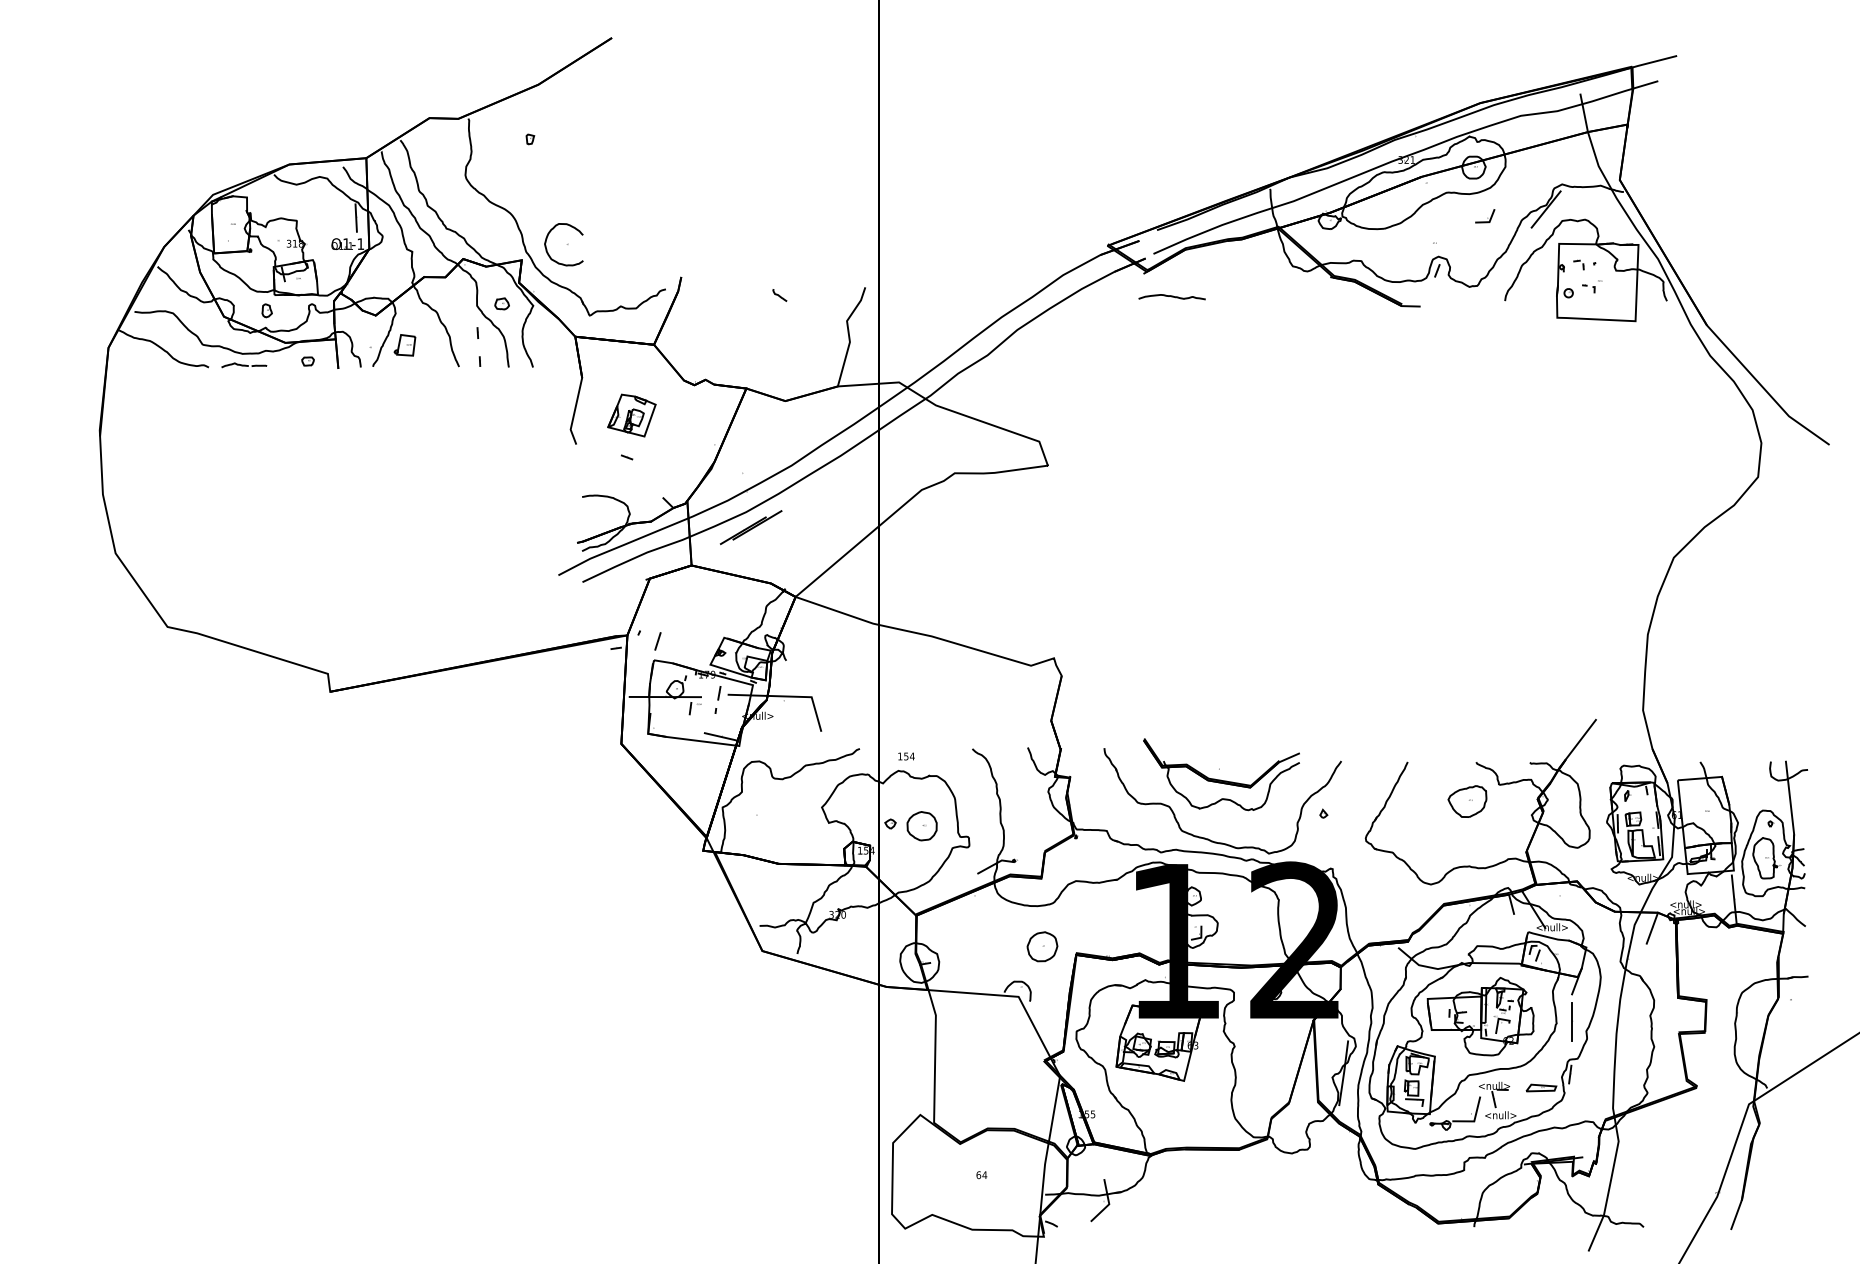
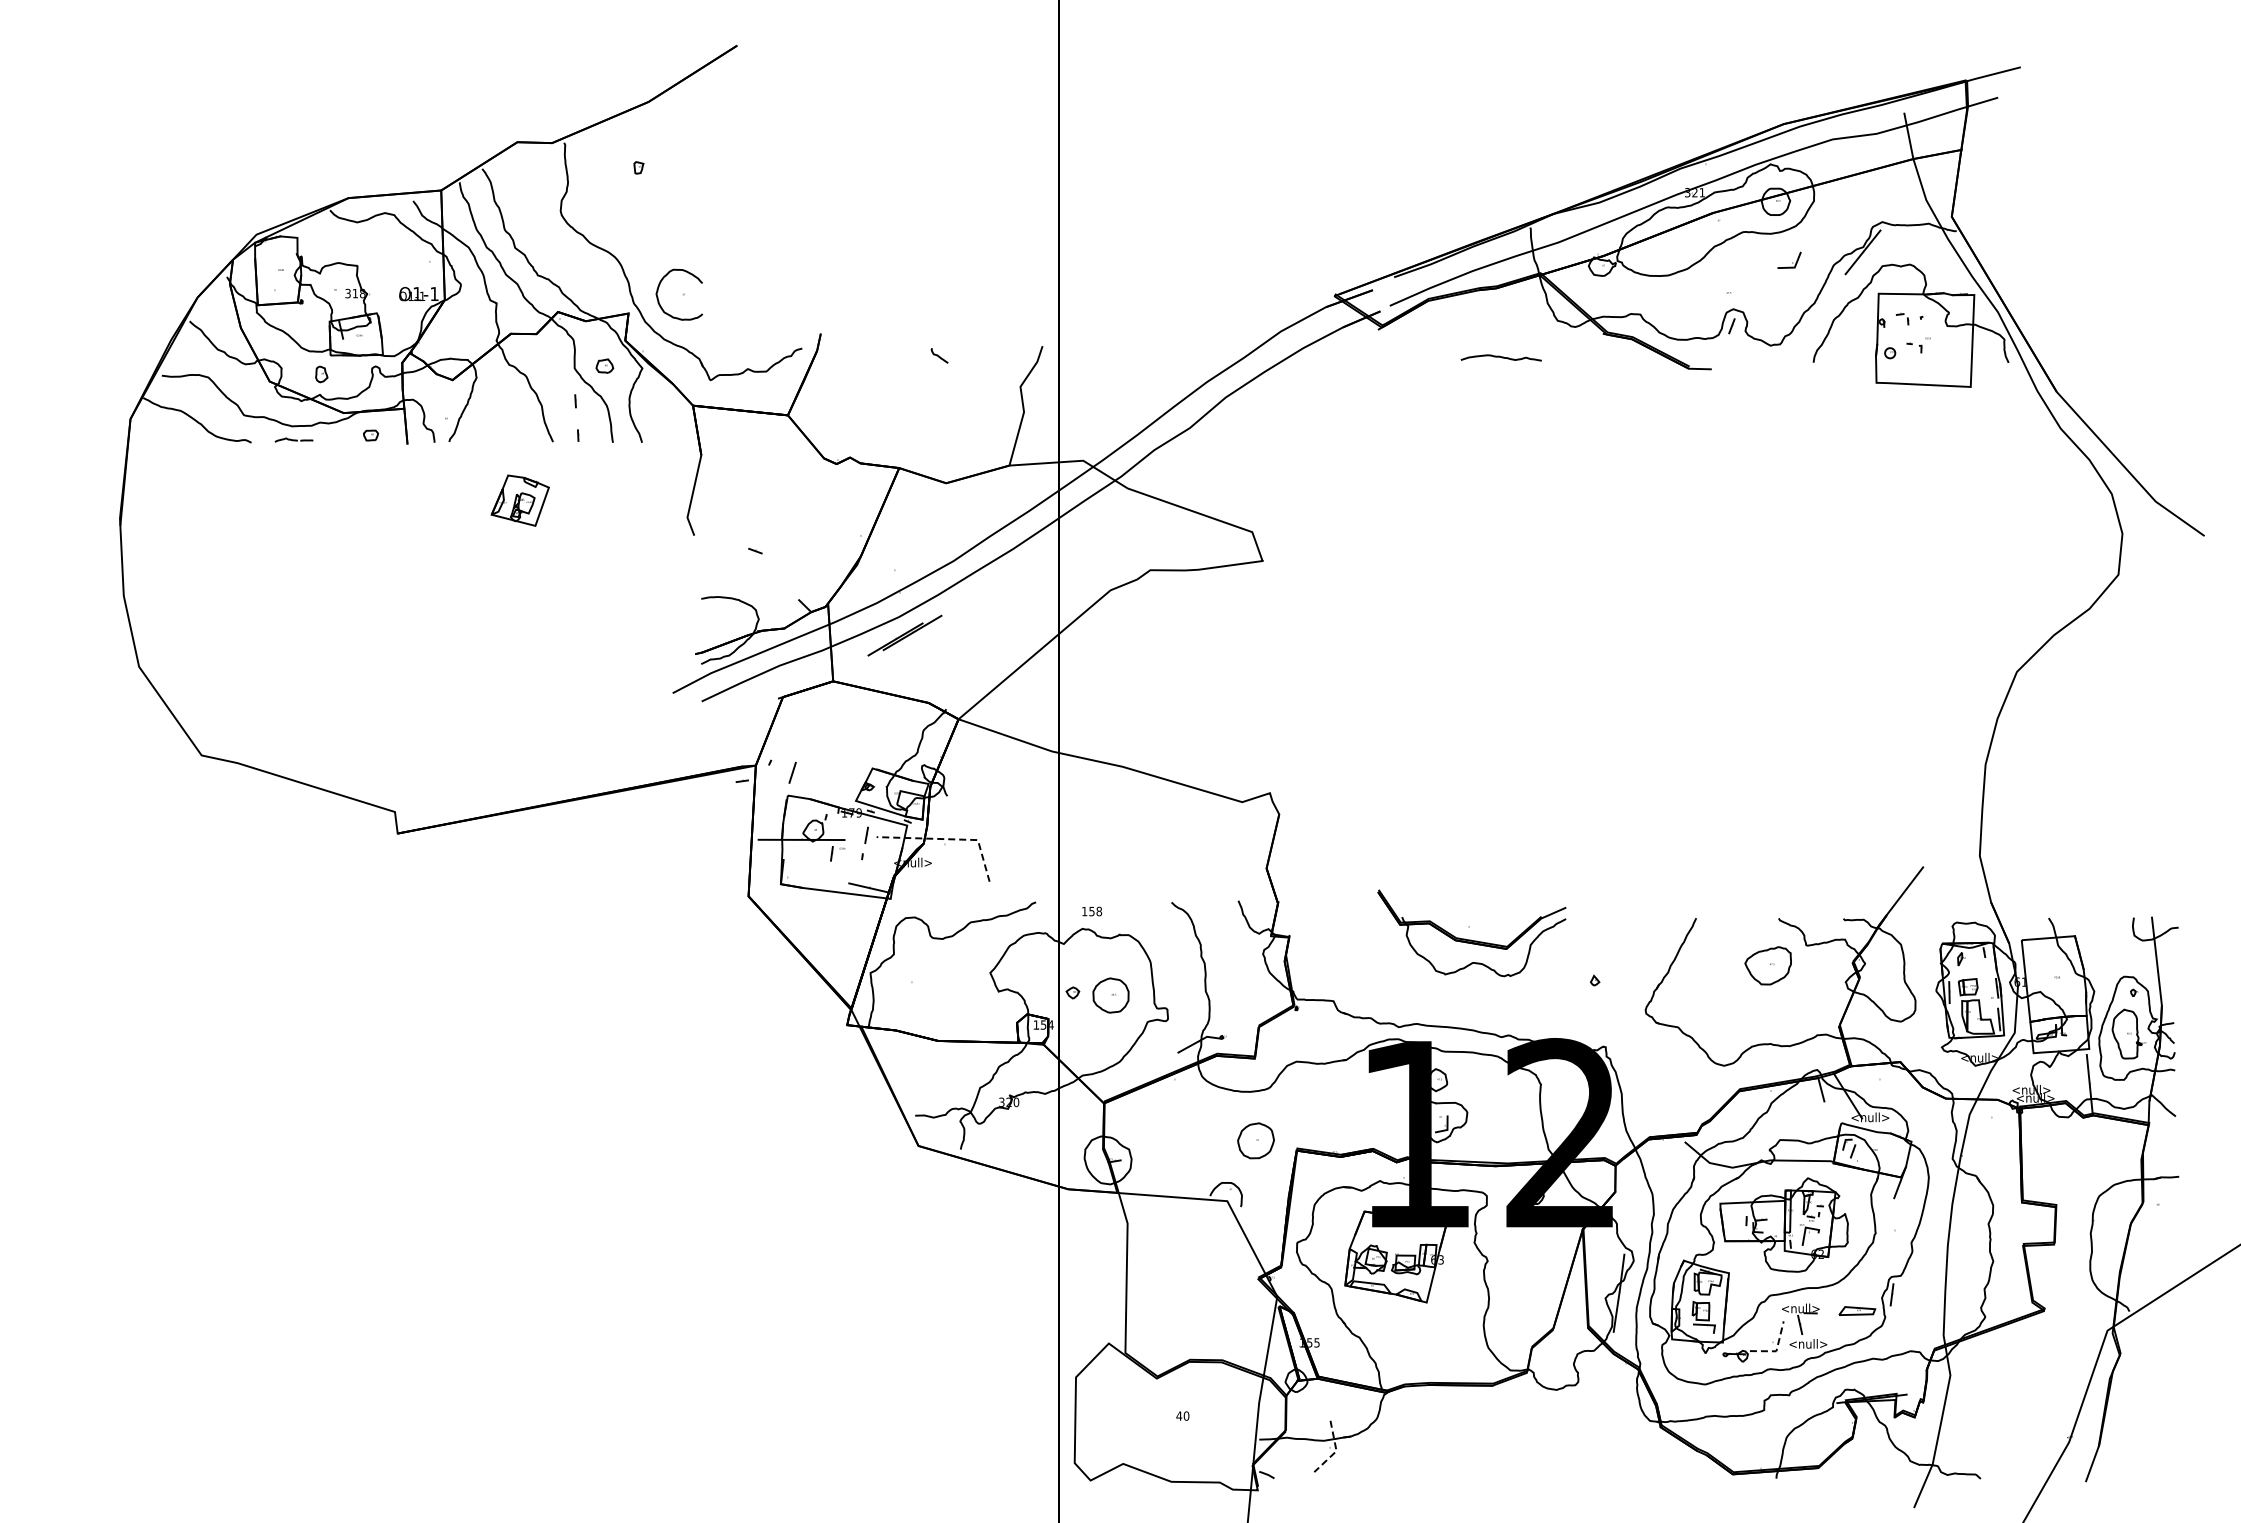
line: (355, 217) -> (428, 262), removed
curve: (1171, 296) -> (1500, 357), moved
part: (404, 344) -> (487, 415), removed
part: (243, 364) -> (293, 439), size x0.7
part: (631, 415) -> (519, 500), moved
line: (788, 696) -> (949, 839), solid -> dashed
text: (912, 756) -> (1099, 911), 154 -> 158
part: (1207, 838) -> (1455, 1010), removed
line: (1651, 928) -> (1990, 1118), removed
line: (1572, 1022) -> (1894, 1231), removed
line: (1474, 1119) -> (1776, 1349), solid -> dashed
text: (981, 1174) -> (1182, 1415), 64 -> 40
line: (1109, 1204) -> (1336, 1451), solid -> dashed

